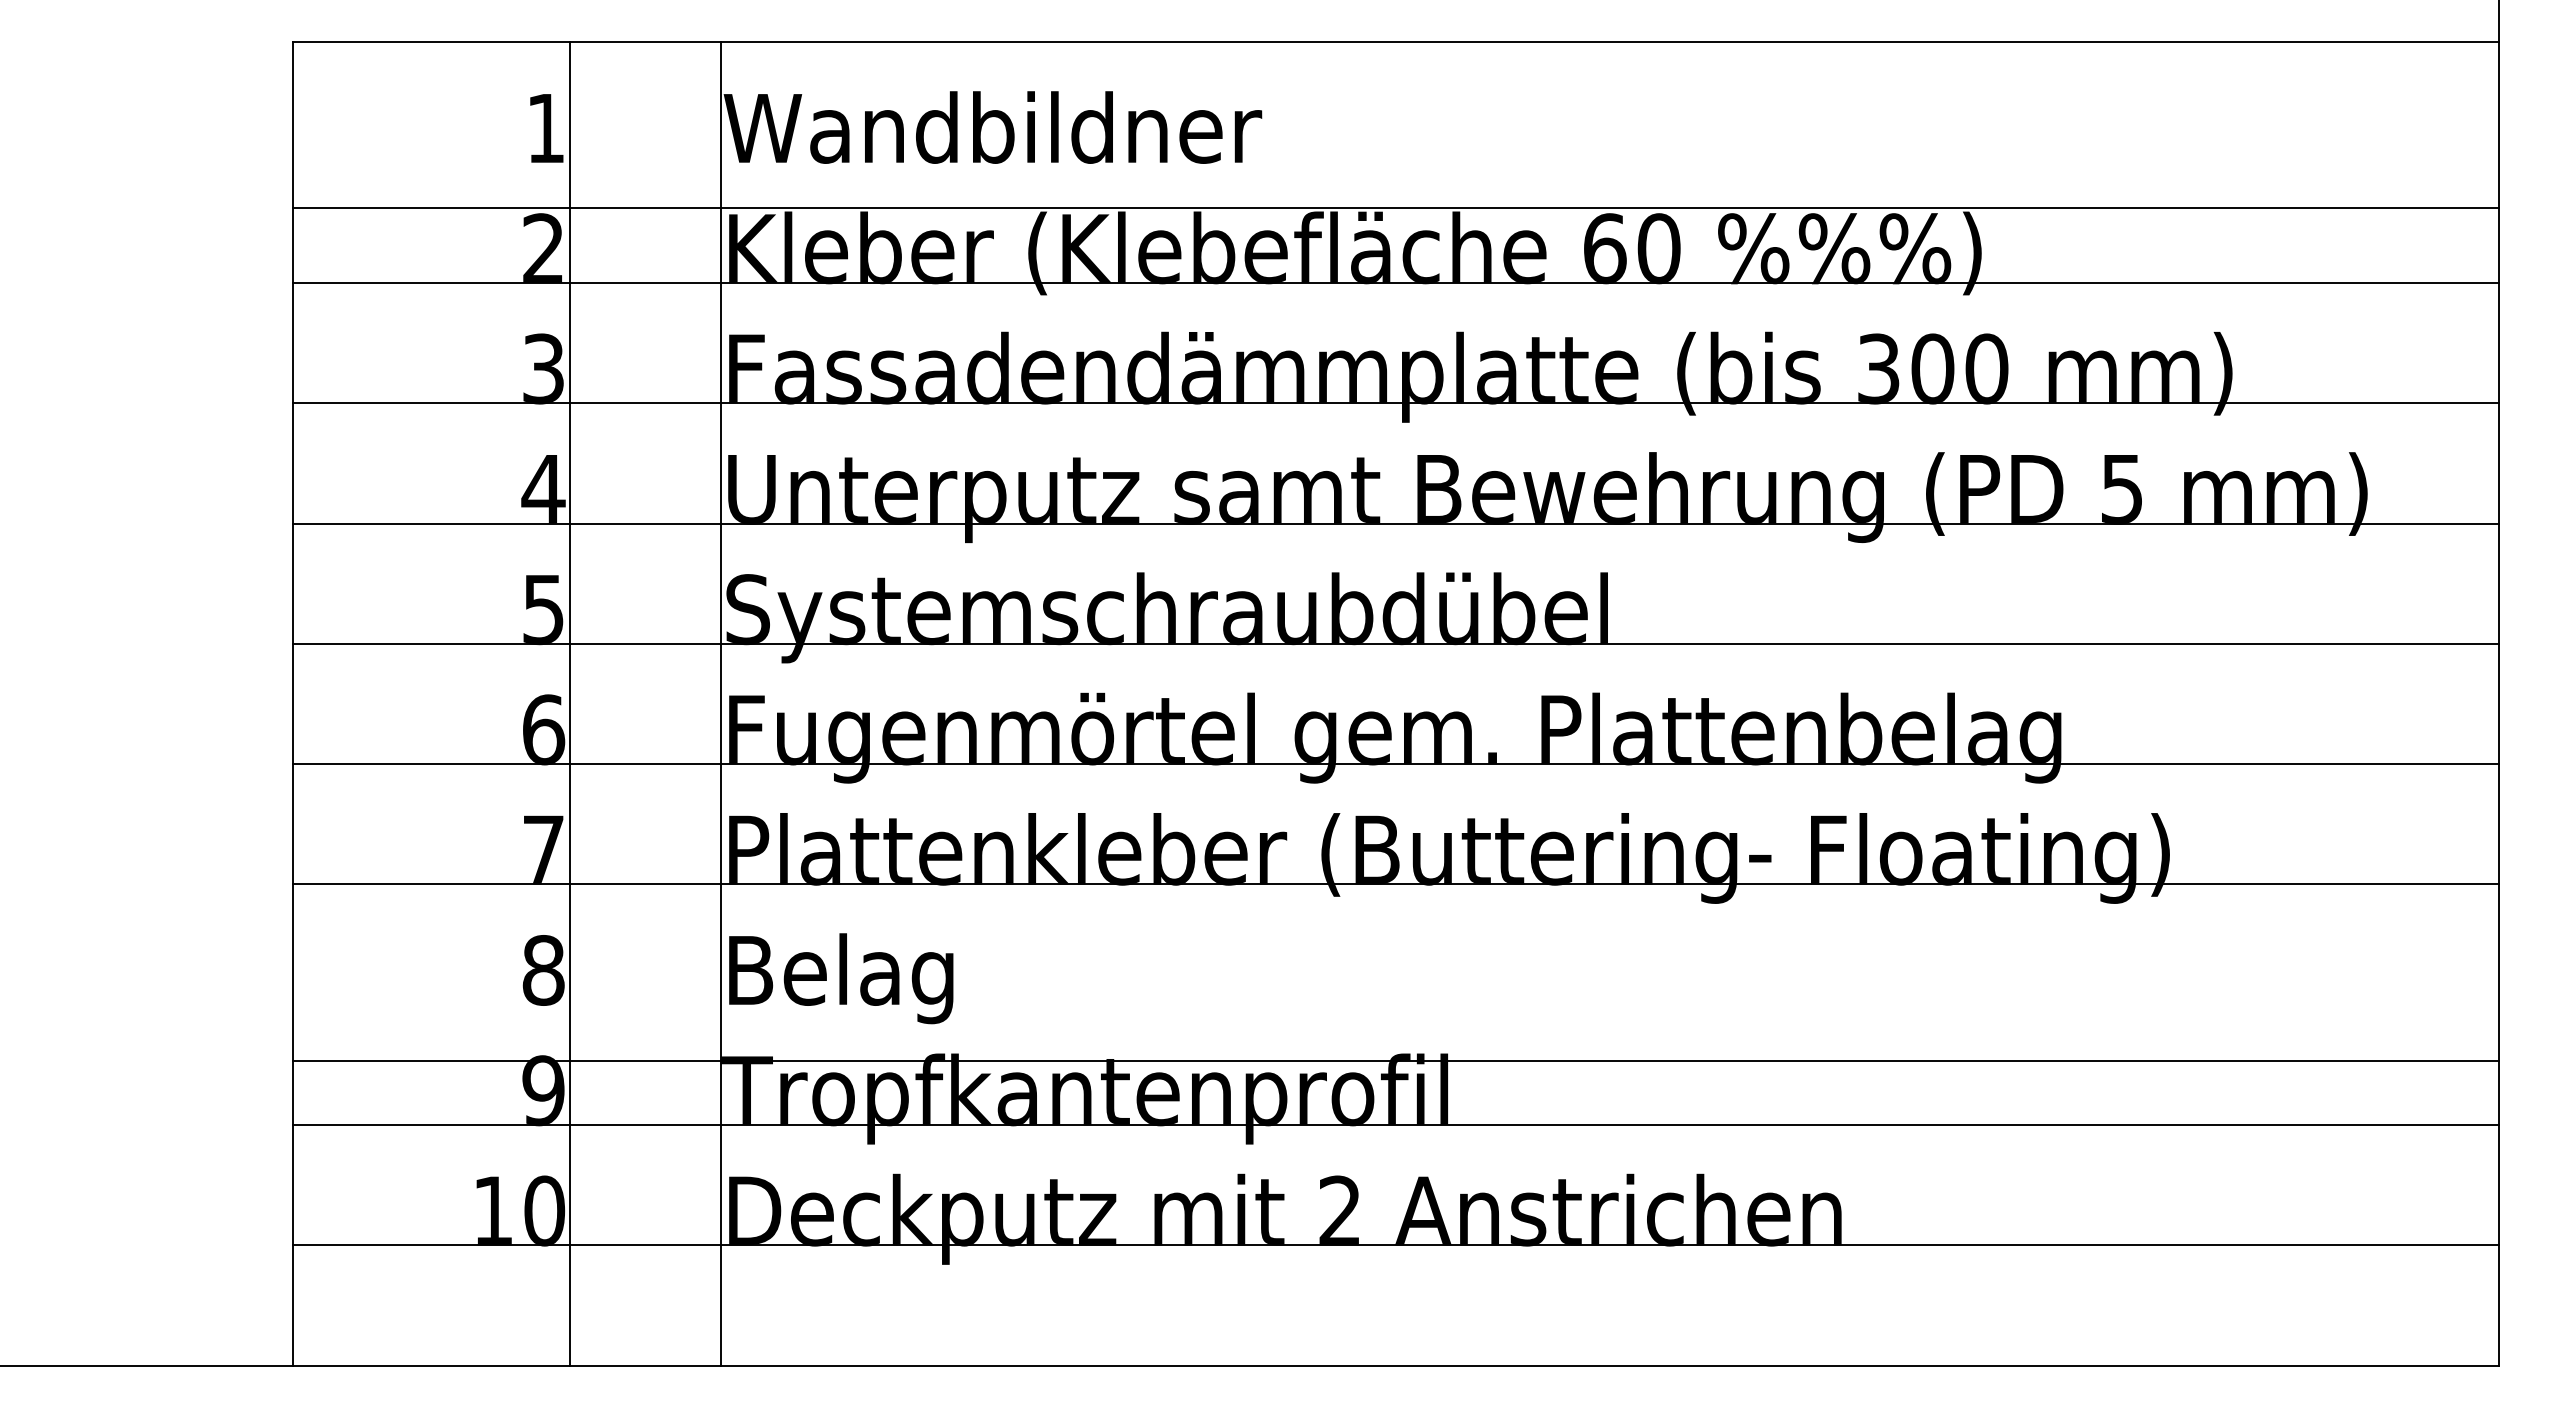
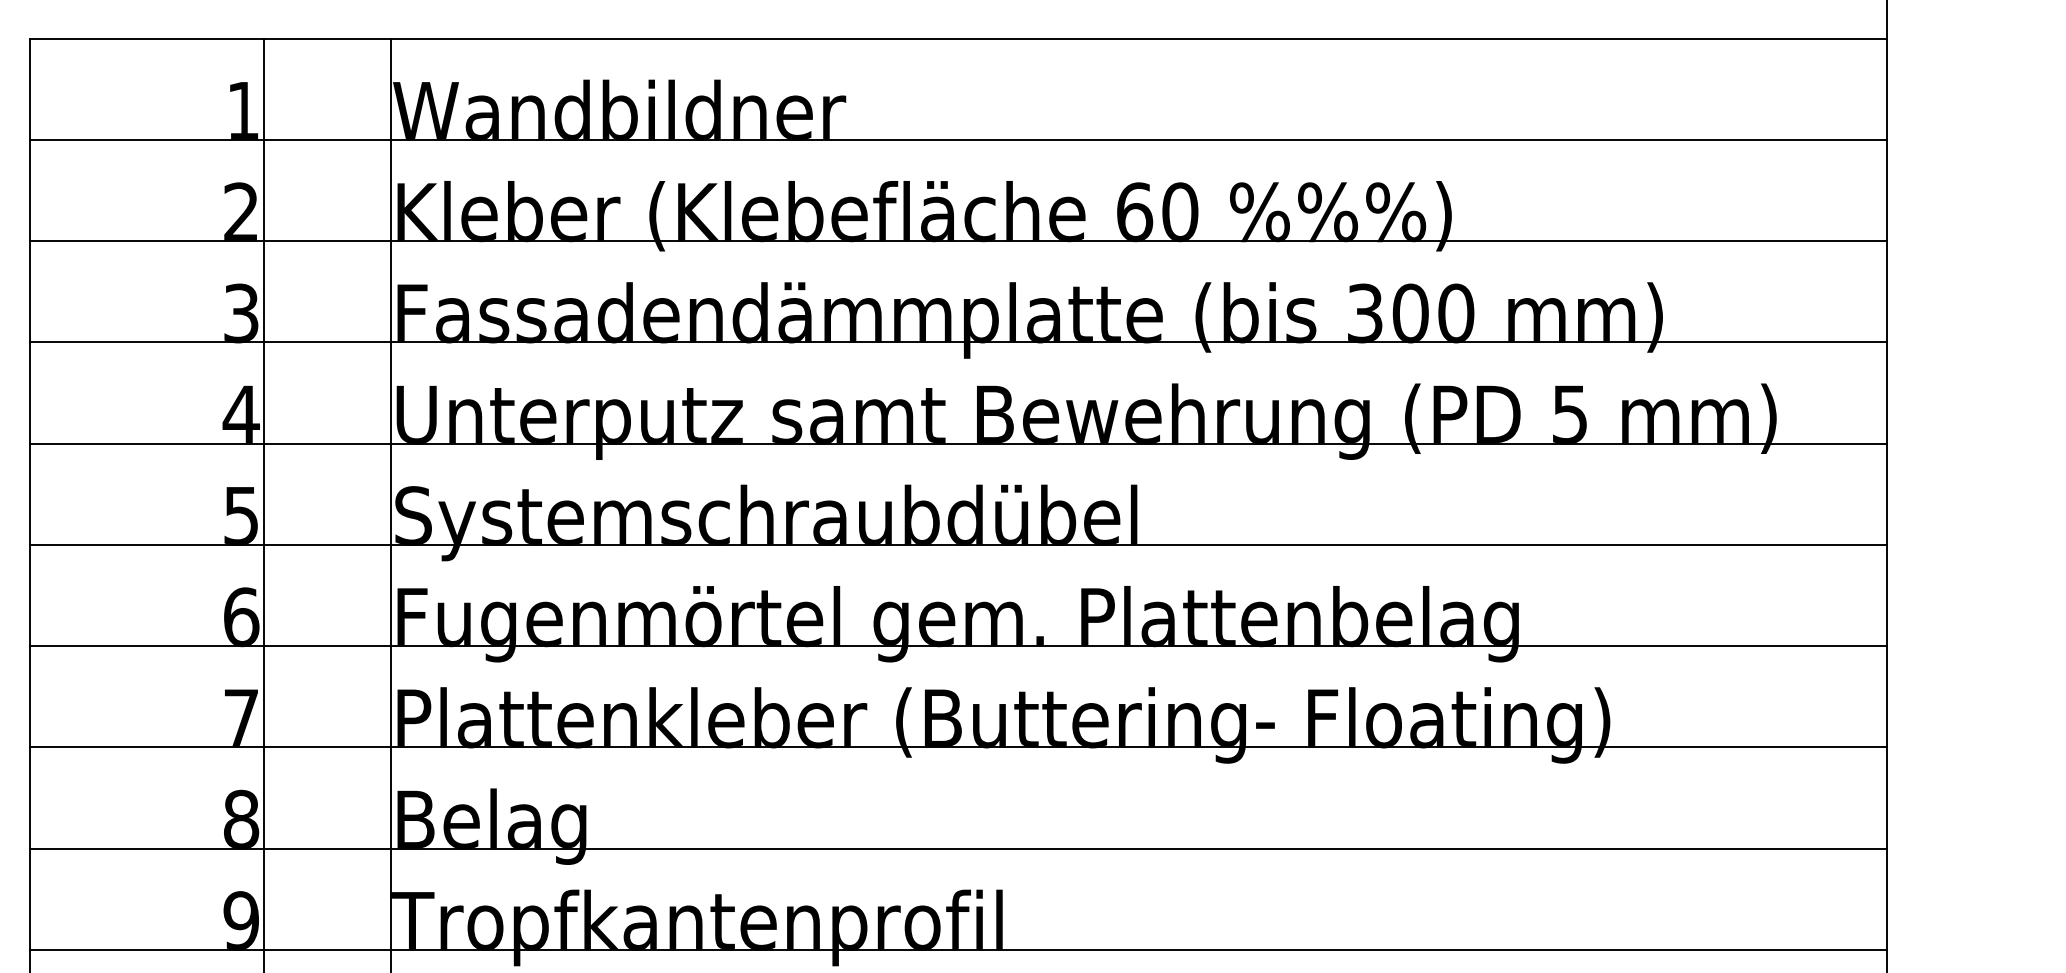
line: (1395, 207) -> (958, 139), moved
line: (1395, 1060) -> (958, 848), moved

